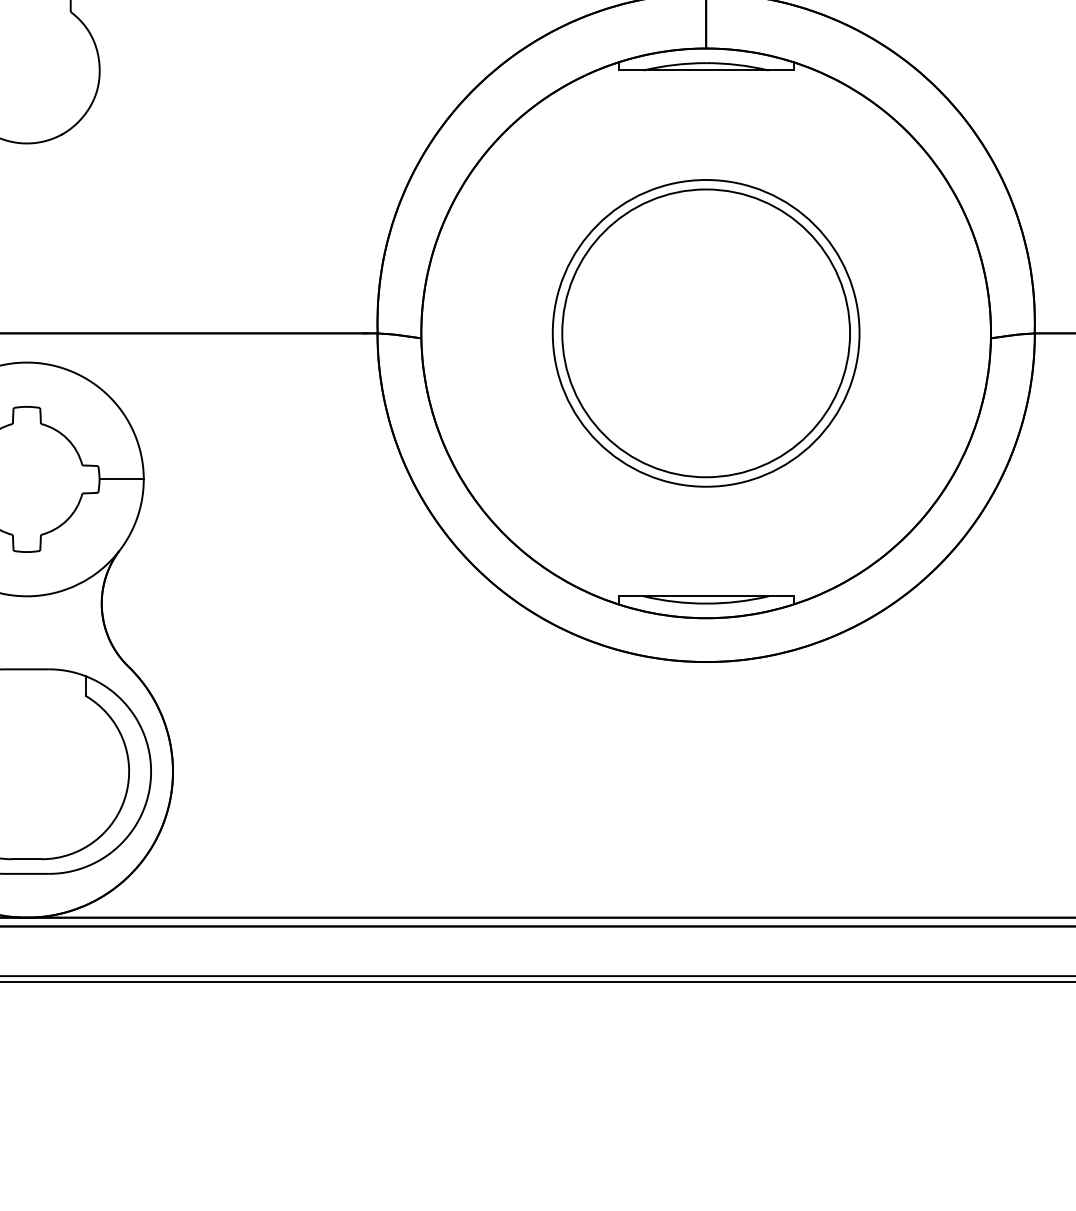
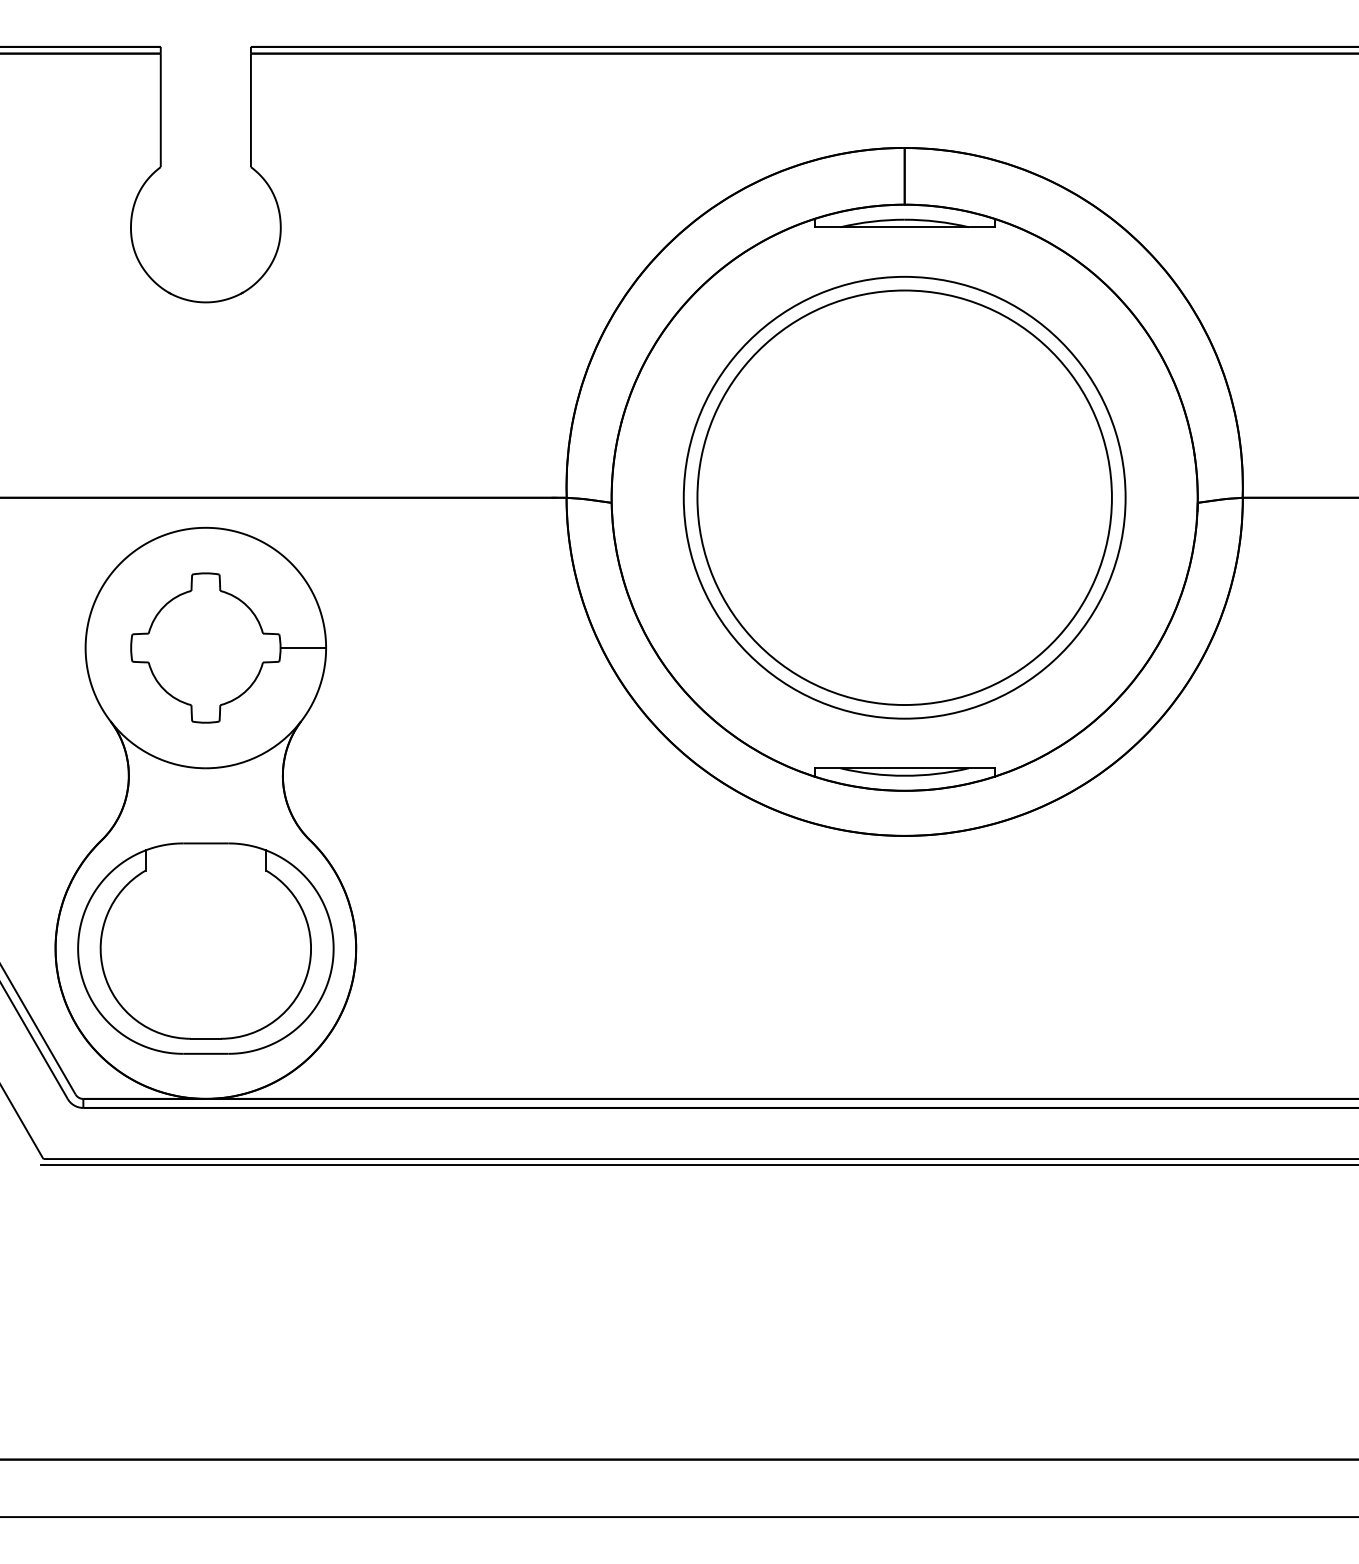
circle: (705, 333) -> (904, 497), size x1.4
circle: (705, 333) -> (904, 497), size x1.4

